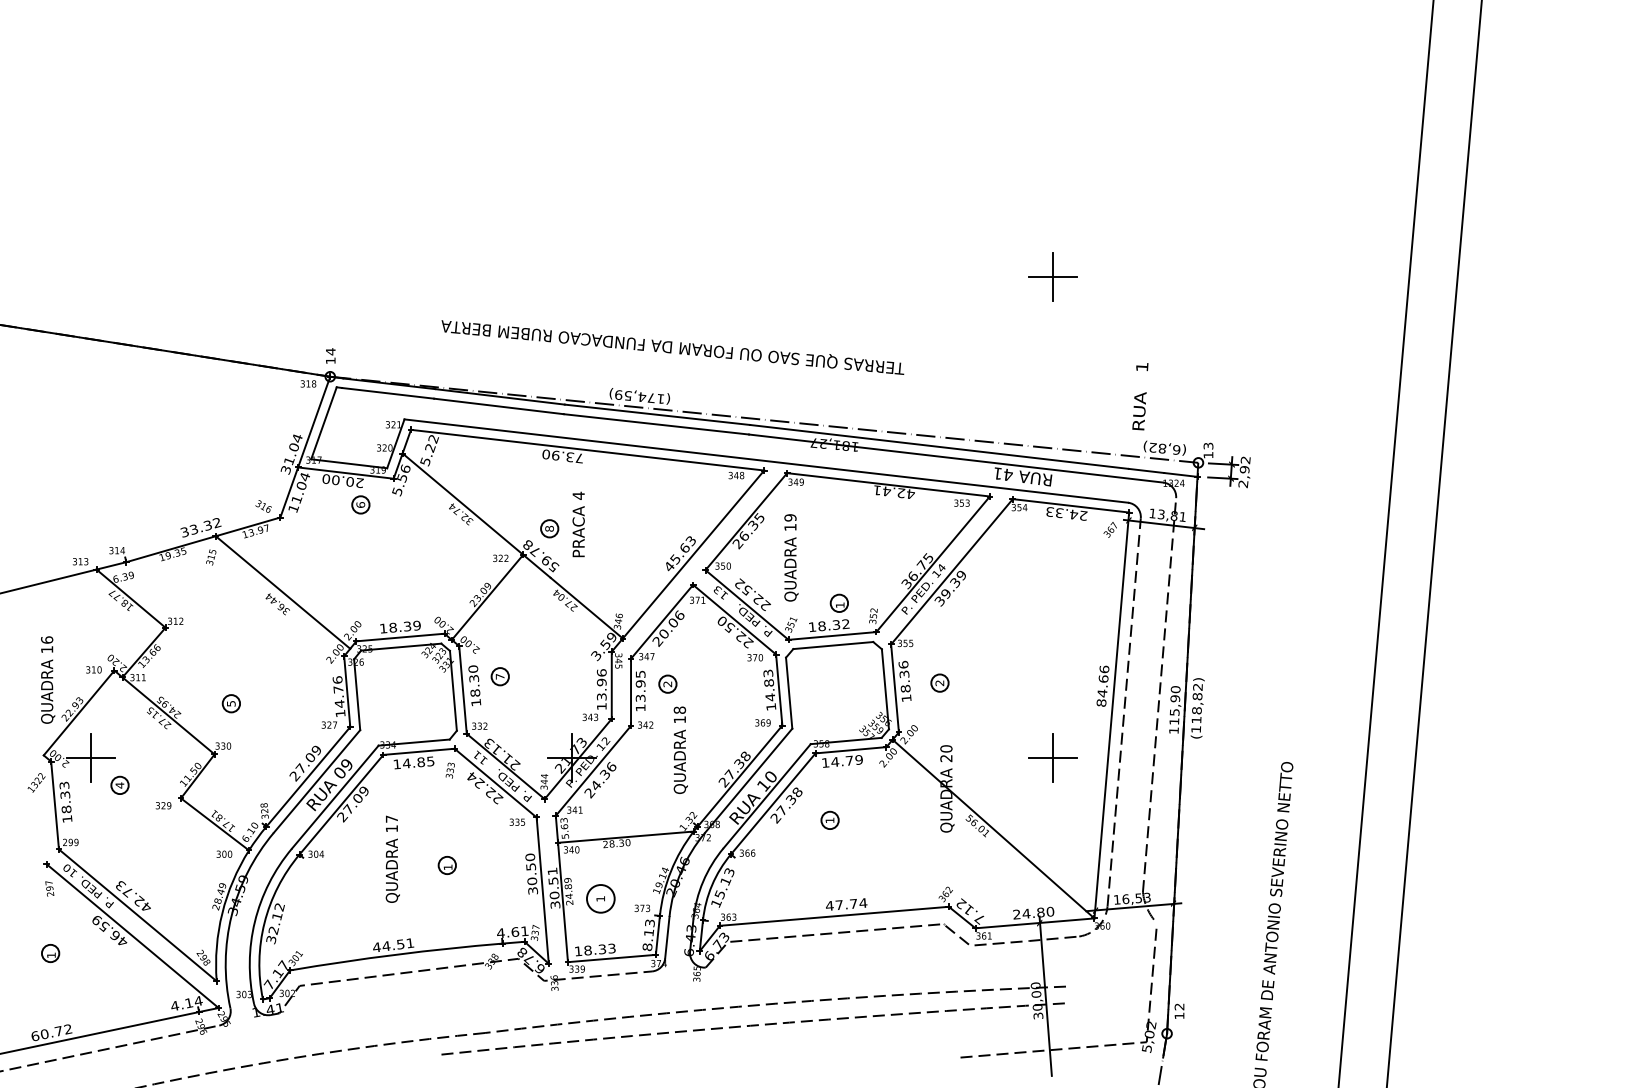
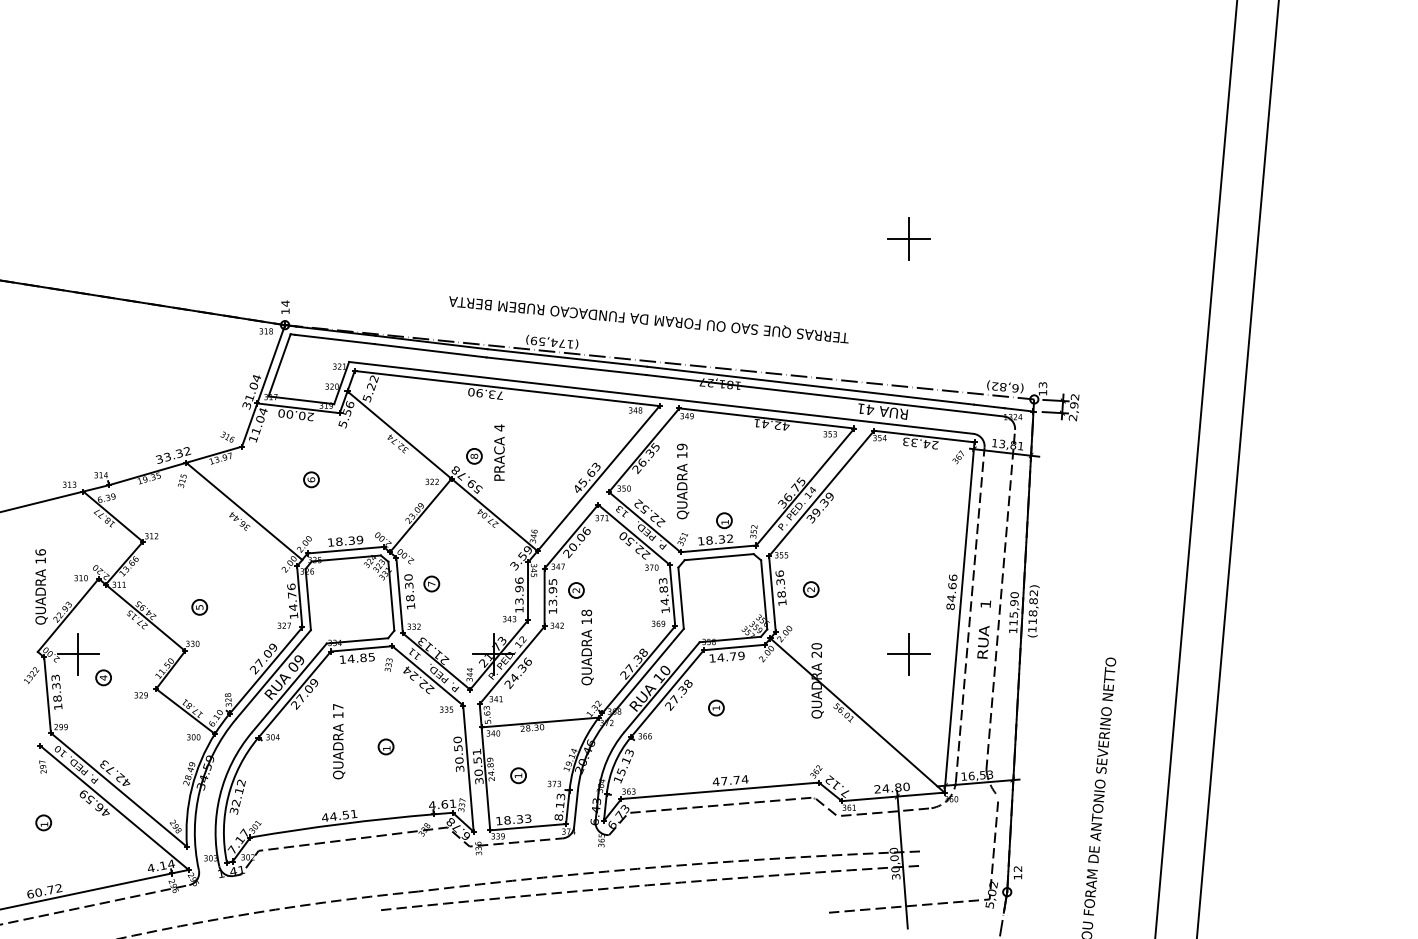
text: (672, 347) -> (648, 319), moved
text: (1140, 396) -> (984, 629), moved
part: (360, 504) -> (311, 479), moved
circle: (600, 898) -> (518, 775), size x0.62

